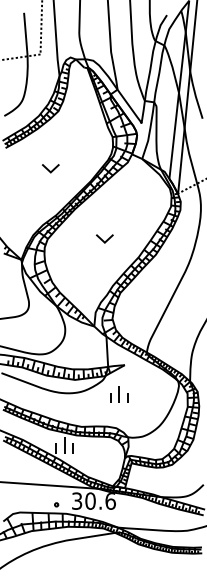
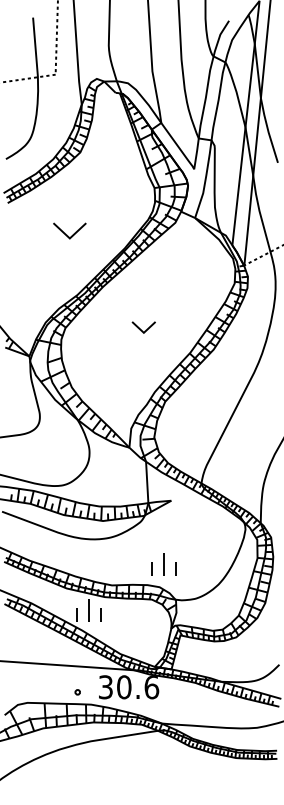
part: (50, 168) -> (69, 231), size x1.4
part: (119, 394) -> (163, 564), moved

